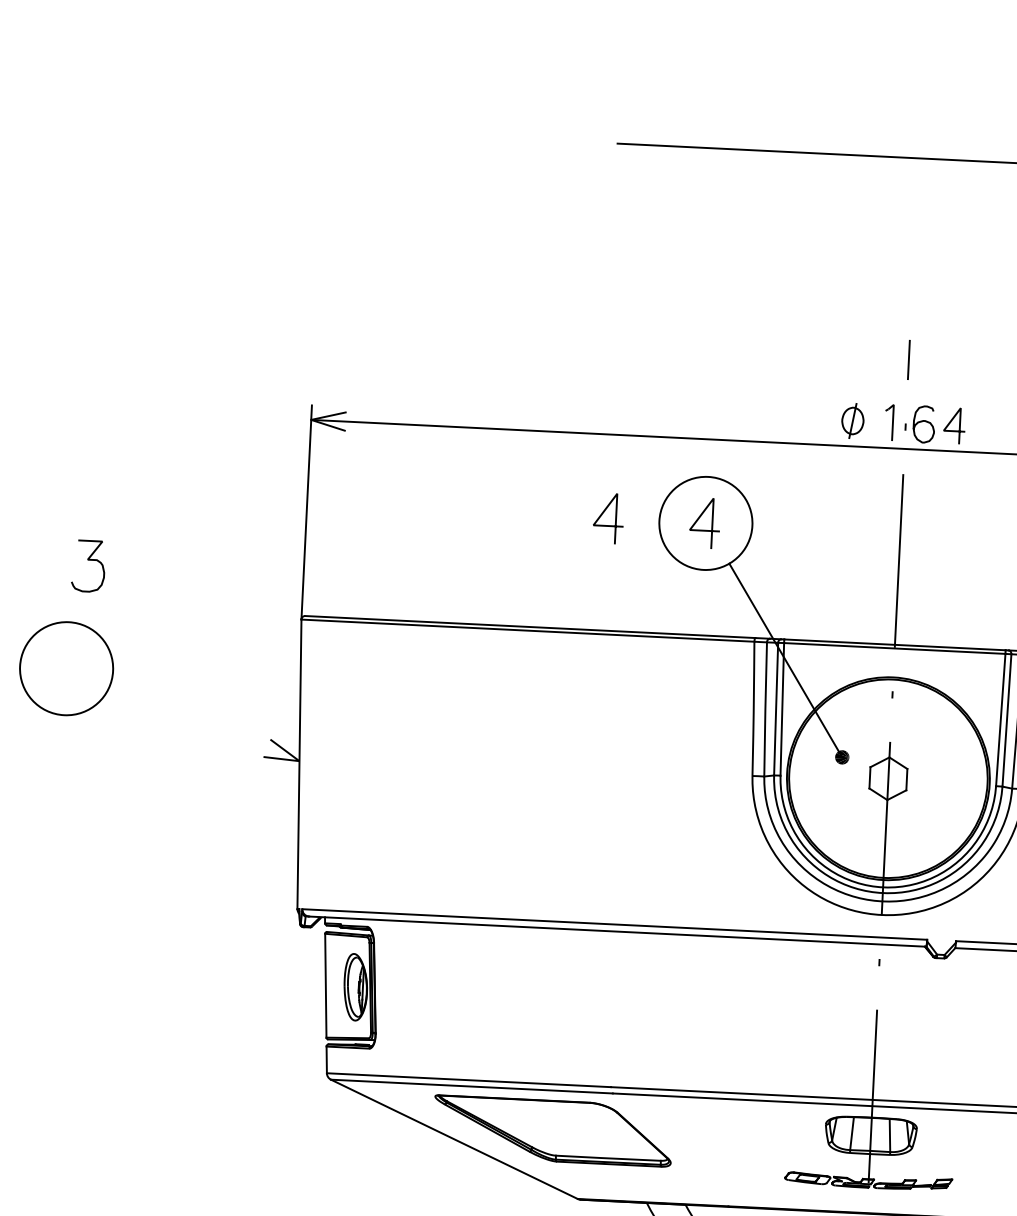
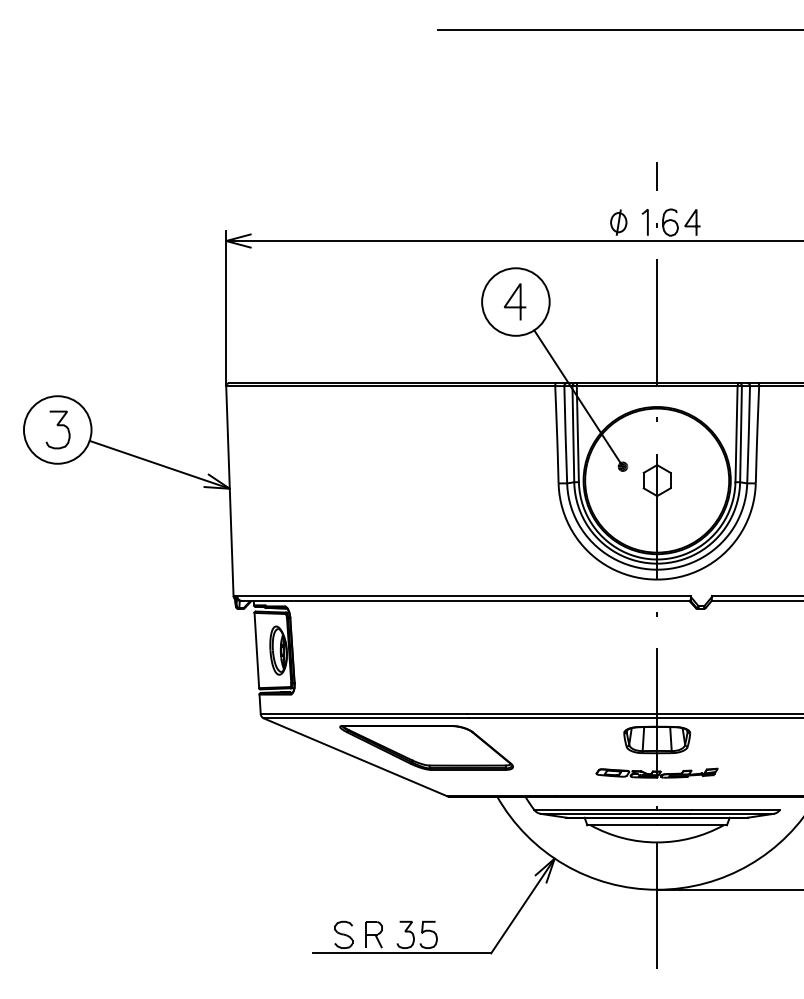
line: (614, 518) -> (449, 301), removed
curve: (88, 561) -> (57, 426), moved
line: (204, 723) -> (159, 464), added

